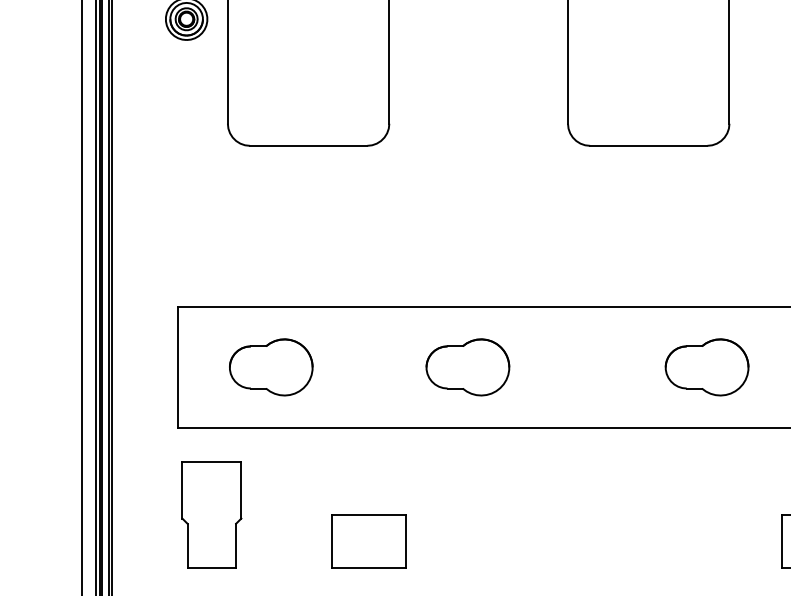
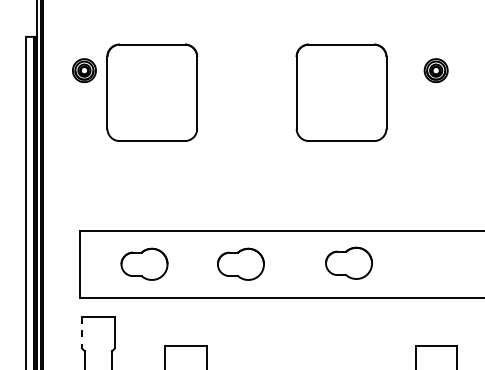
part: (271, 365) -> (144, 263), moved
part: (706, 365) -> (348, 262), moved
line: (183, 489) -> (82, 332), solid -> dashed

